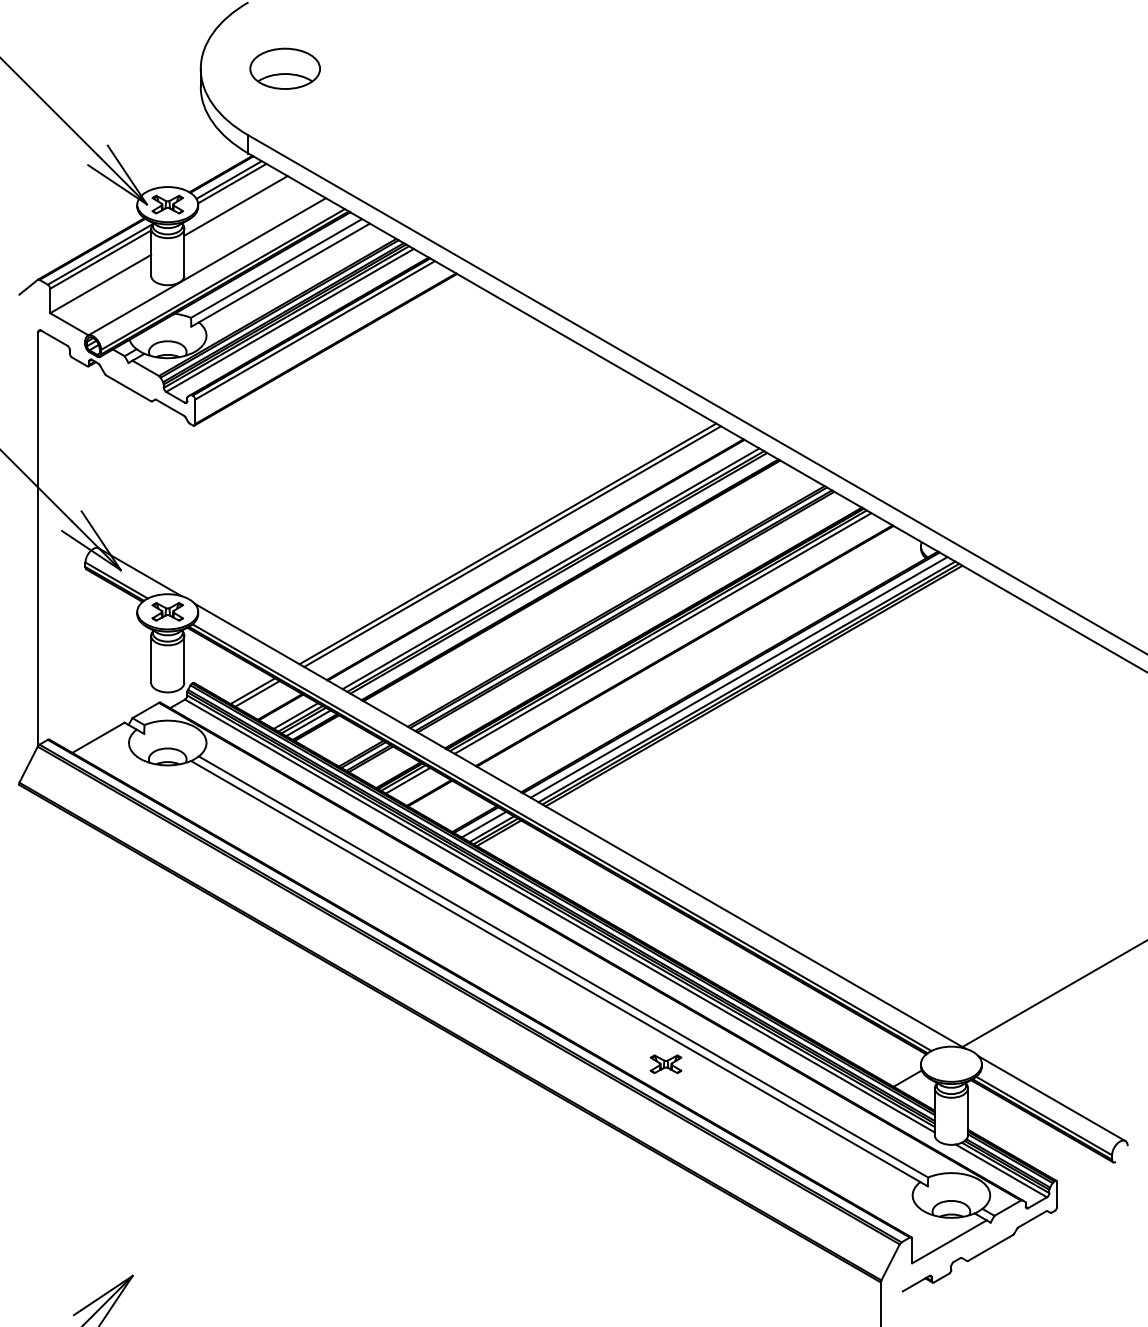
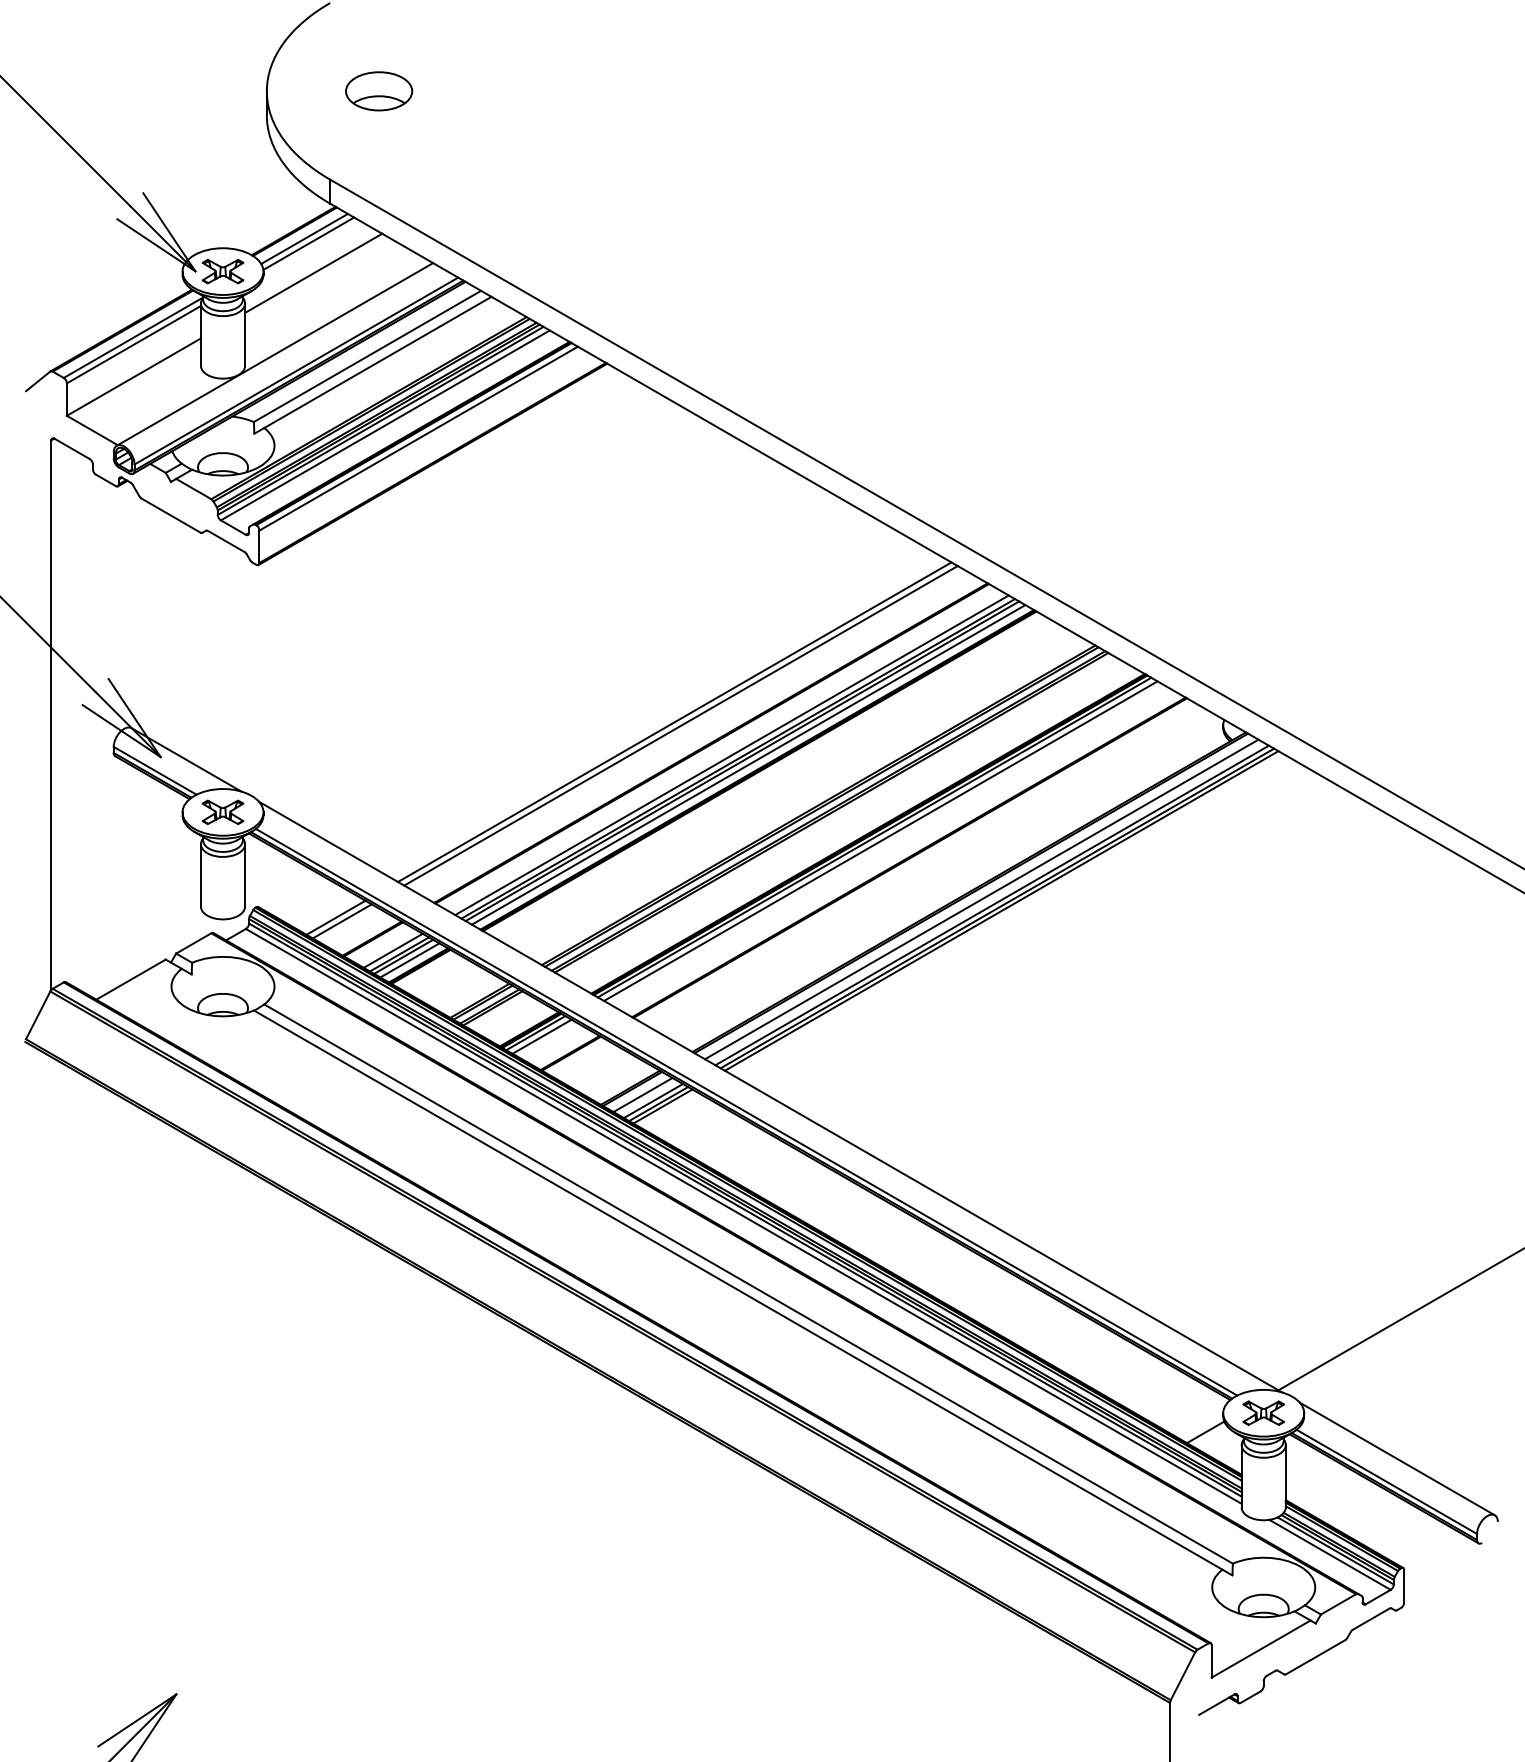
part: (285, 69) -> (379, 91), size x0.71
line: (563, 575) -> (748, 764), added
part: (665, 1063) -> (1263, 1412), moved

